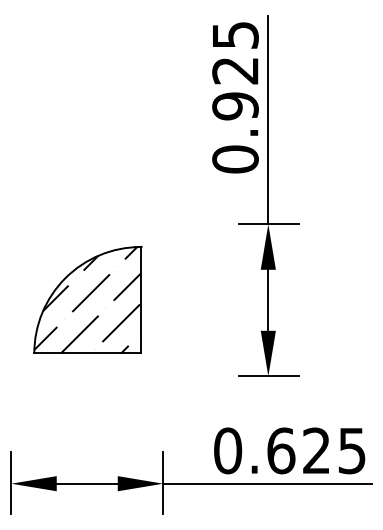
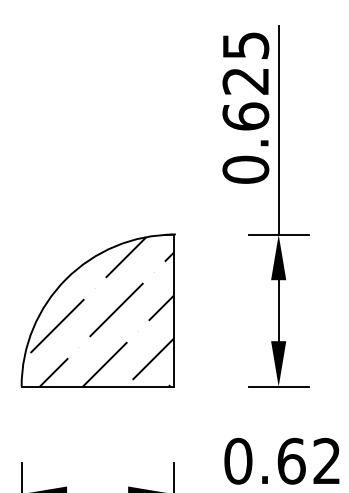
text: (235, 106) -> (245, 116), 0.925 -> 0.625
part: (87, 299) -> (97, 309), size x1.43

